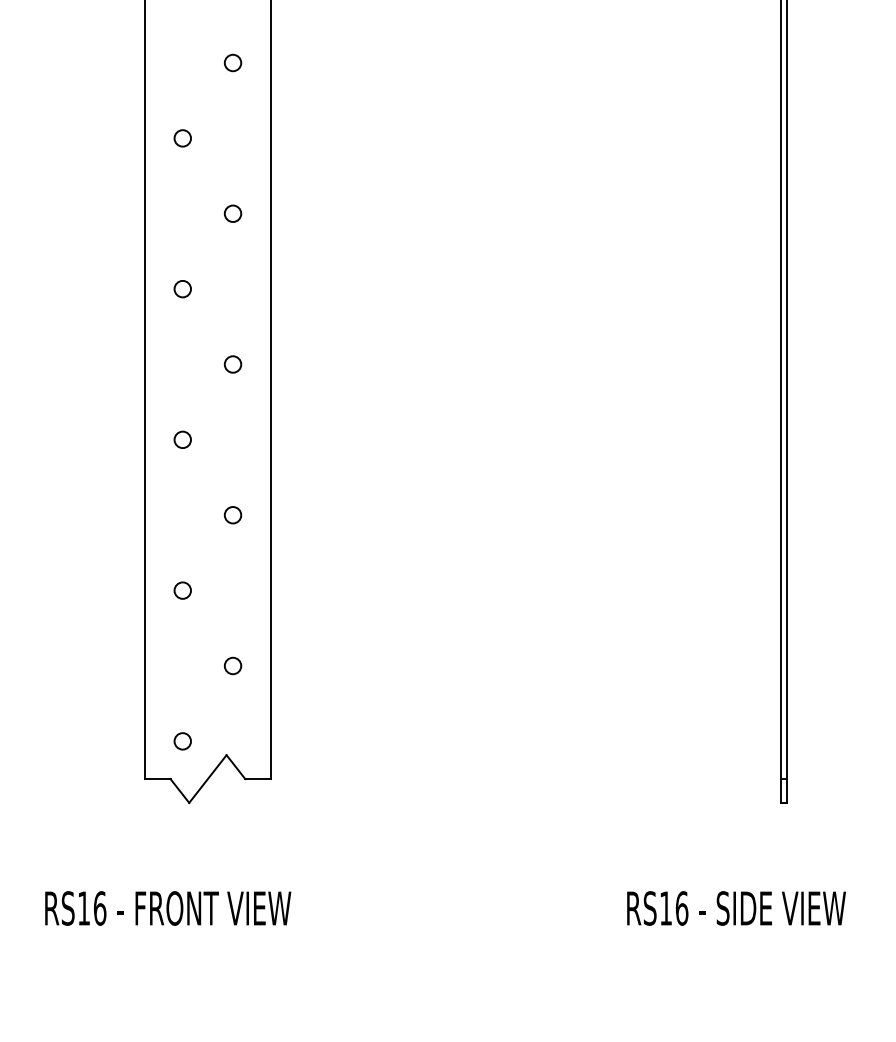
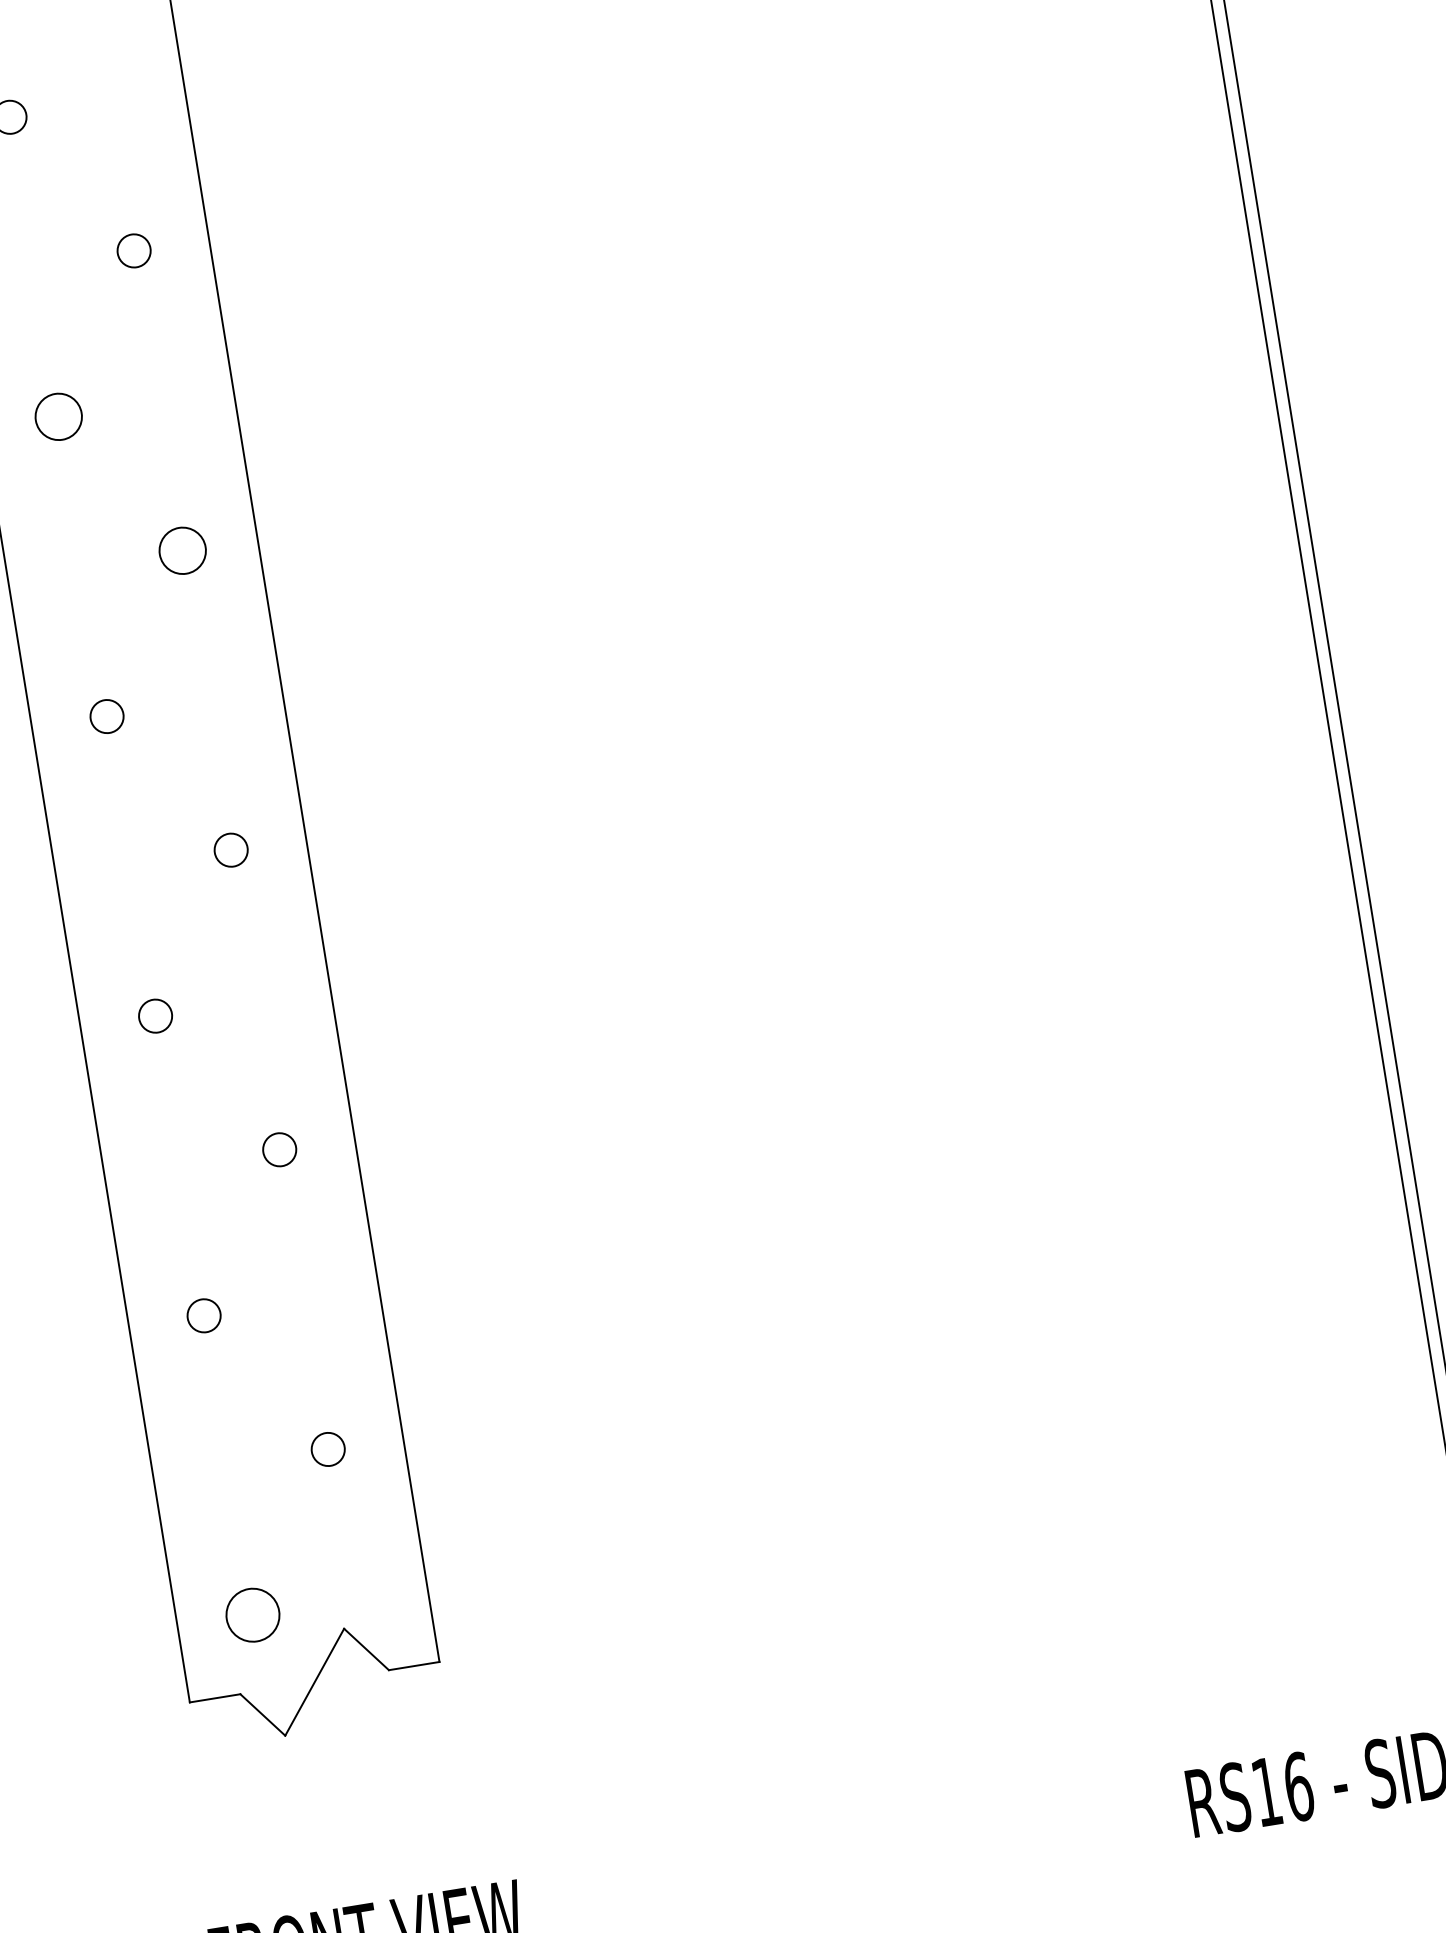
circle: (182, 138) -> (57, 417), size x1.4
circle: (232, 213) -> (181, 550), size x1.4
circle: (182, 741) -> (252, 1615), size x1.6

